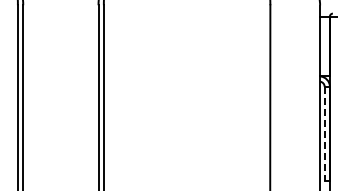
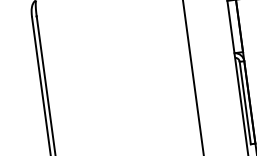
line: (324, 134) -> (245, 103), dashed -> solid

